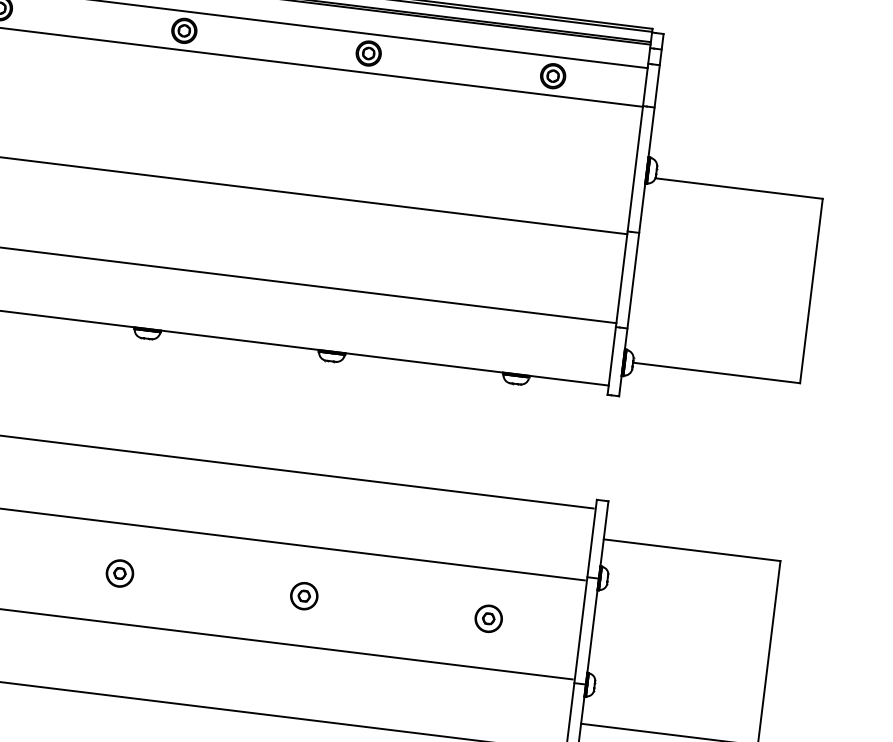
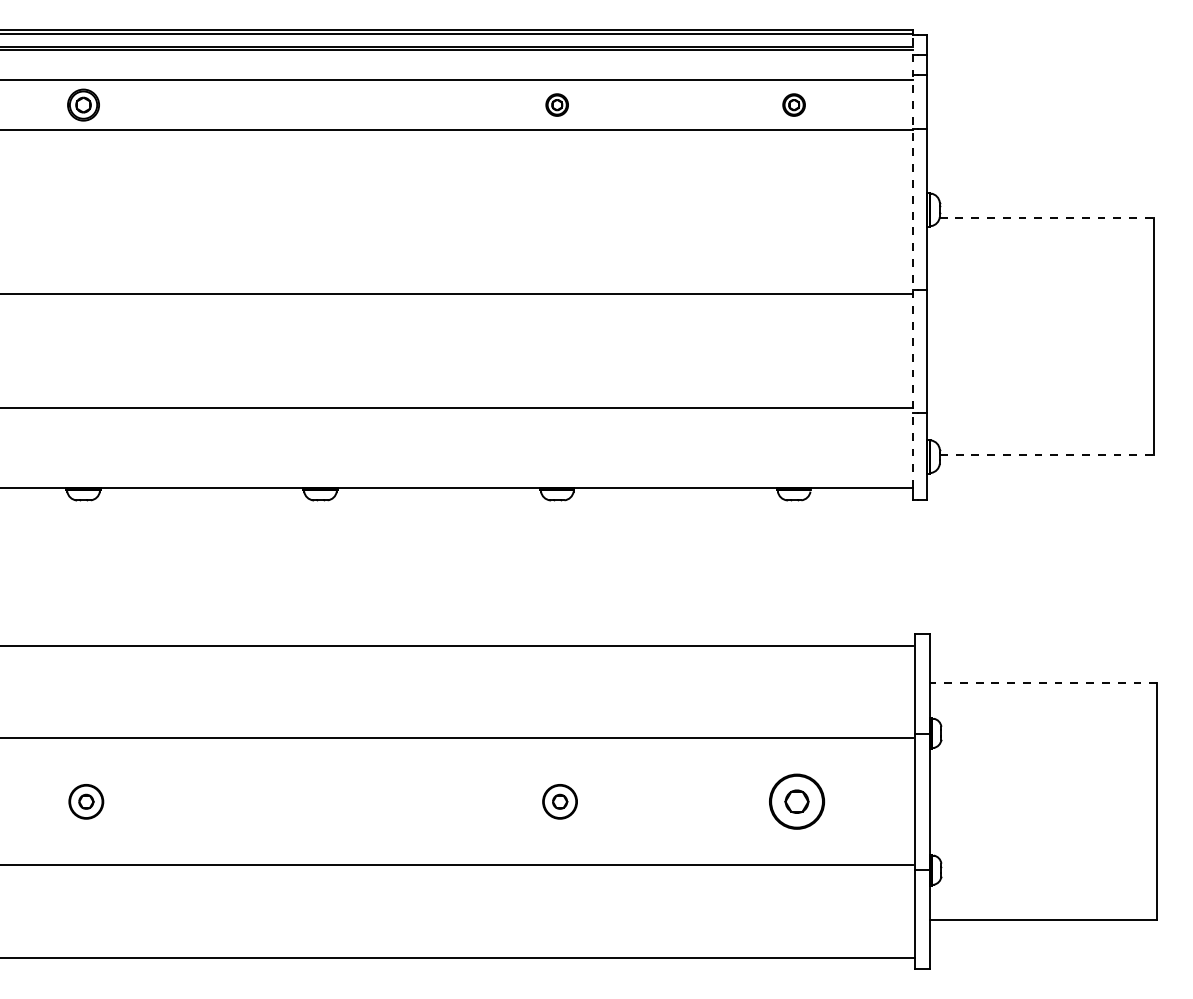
part: (184, 30) -> (320, 104), removed
part: (368, 52) -> (556, 104), size x0.7
part: (552, 75) -> (793, 104), size x0.7
line: (739, 188) -> (1047, 218), solid -> dashed
line: (630, 209) -> (912, 261), solid -> dashed
line: (716, 373) -> (1047, 455), solid -> dashed
line: (691, 550) -> (1043, 683), solid -> dashed
part: (120, 573) -> (323, 801), removed
part: (488, 618) -> (796, 801), size x1.6

